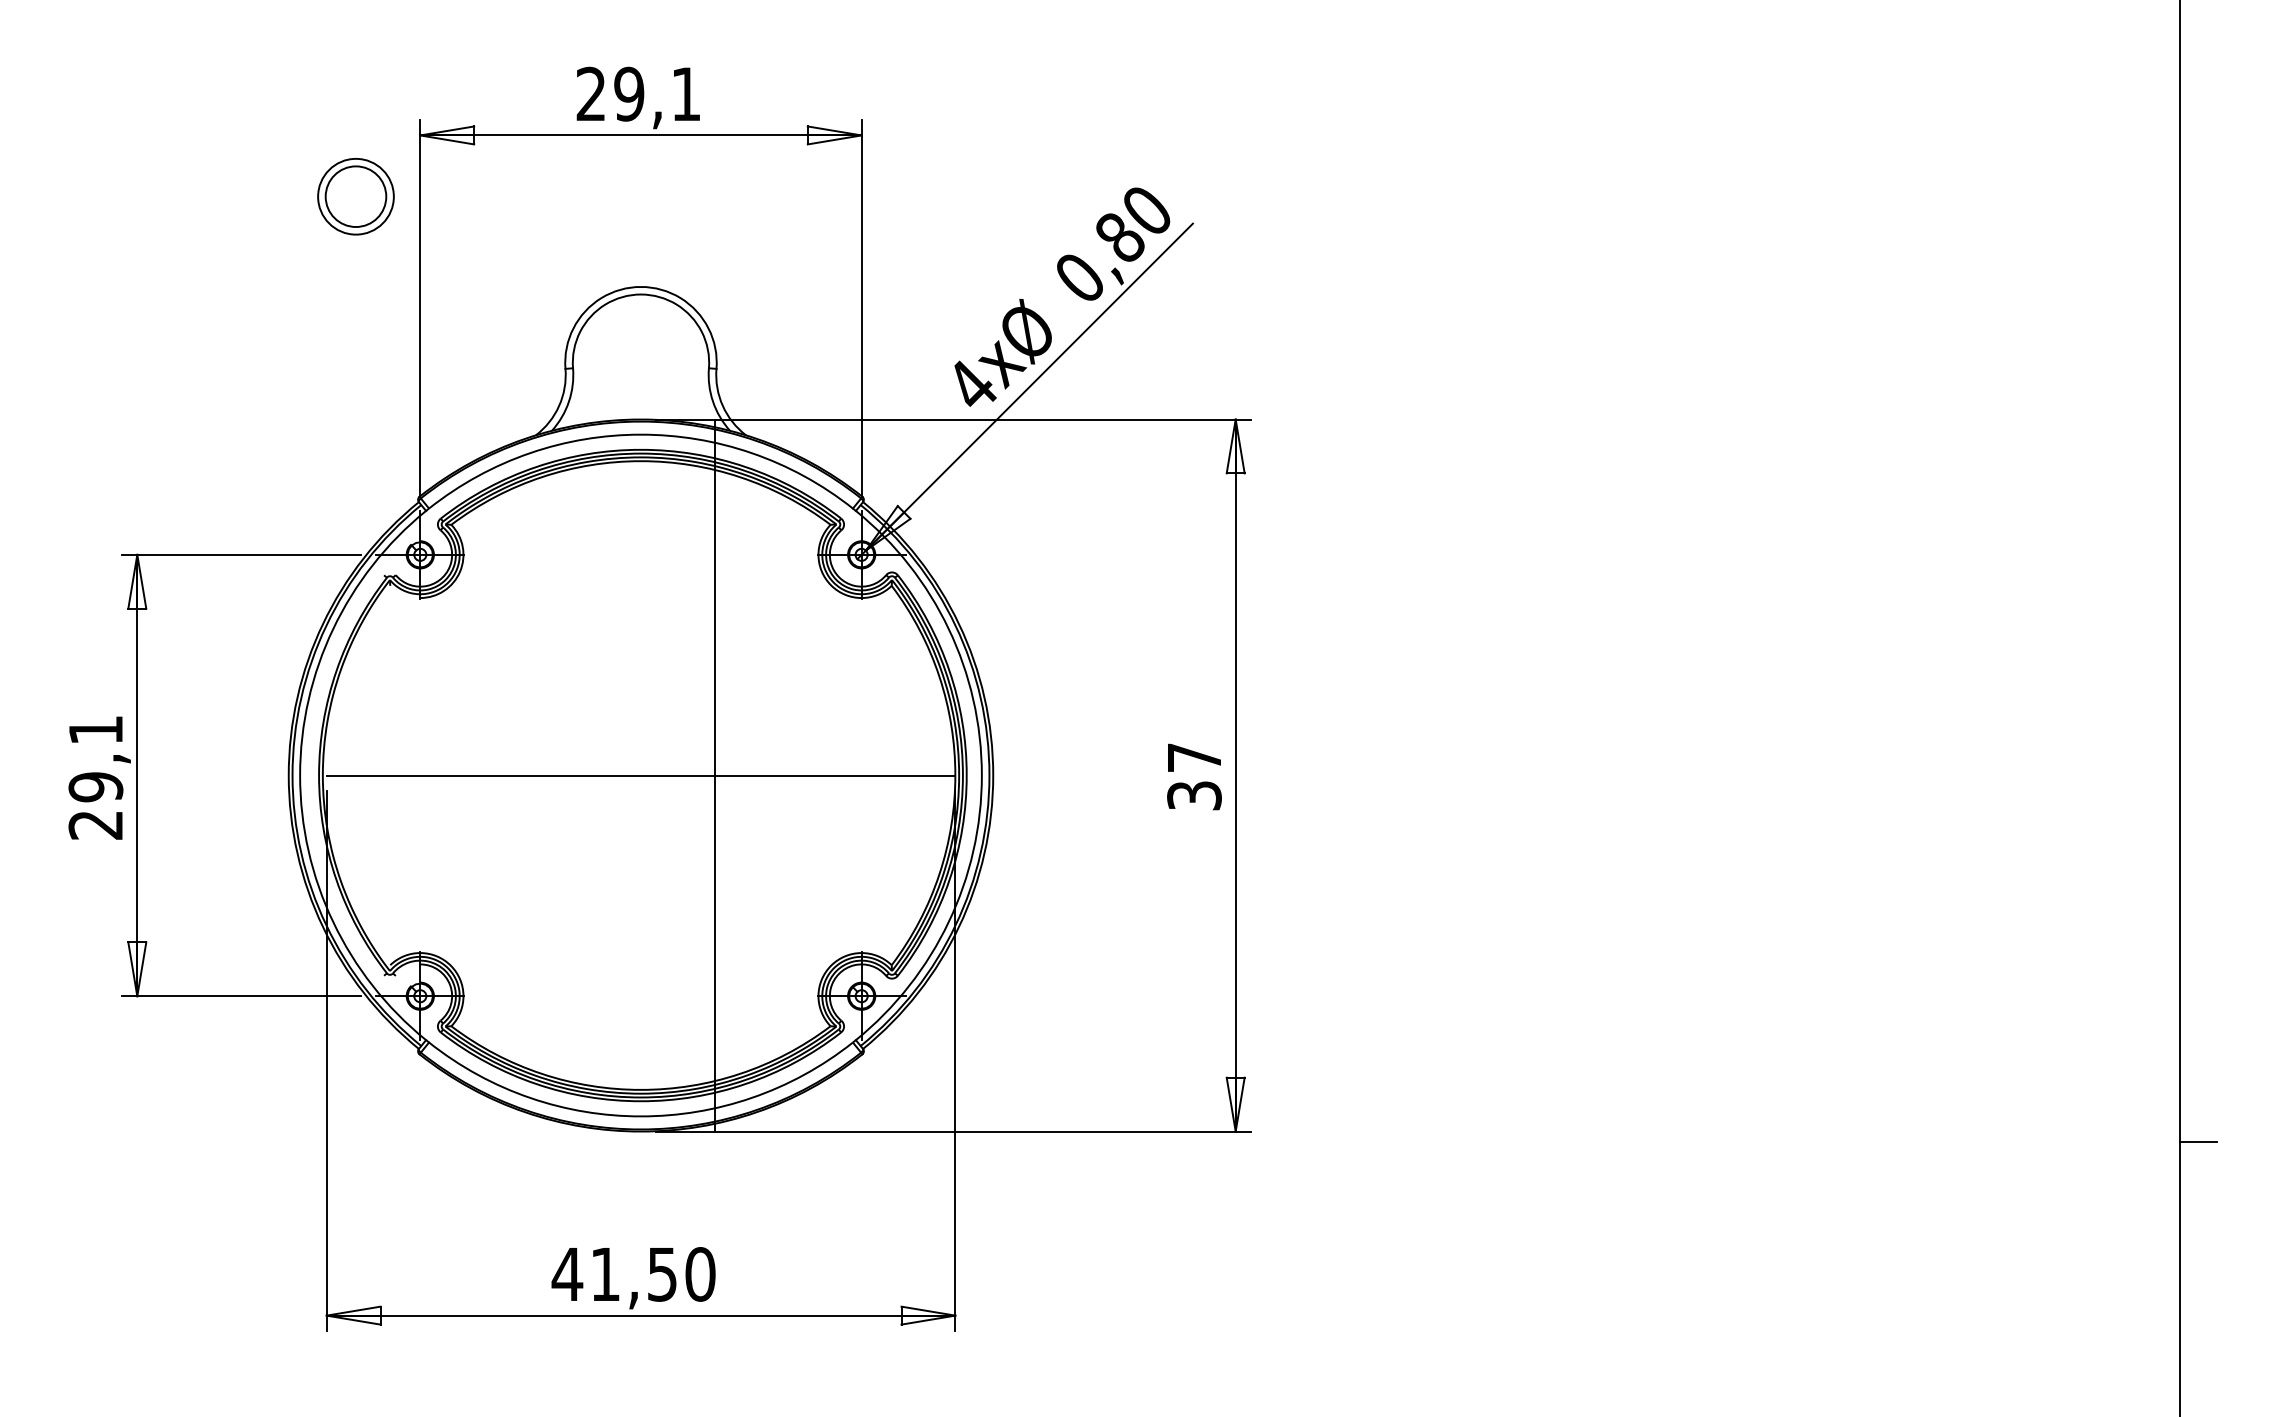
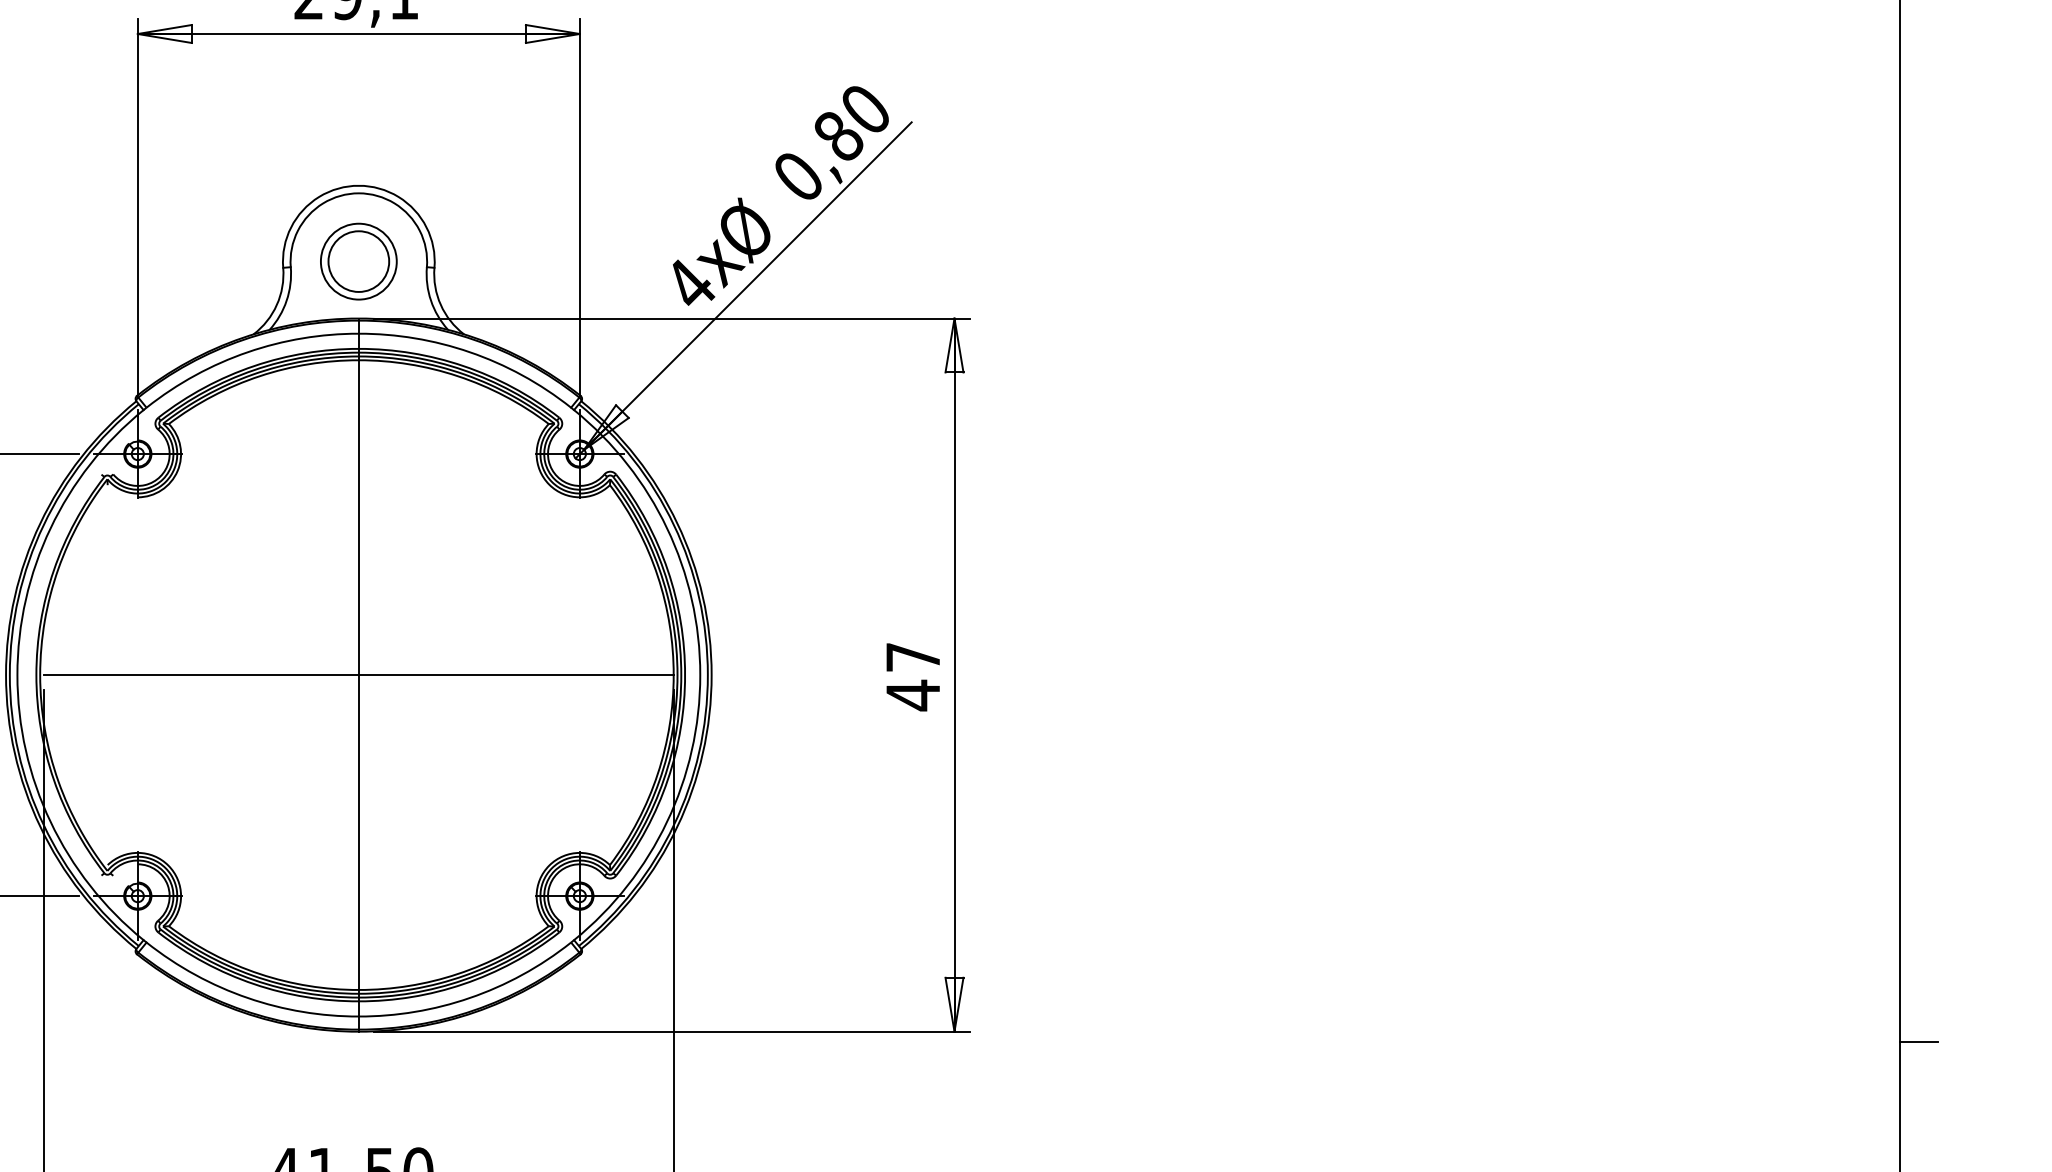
part: (355, 196) -> (358, 261), moved
line: (715, 775) -> (359, 675), moved
text: (1194, 795) -> (913, 695), 37 -> 47

